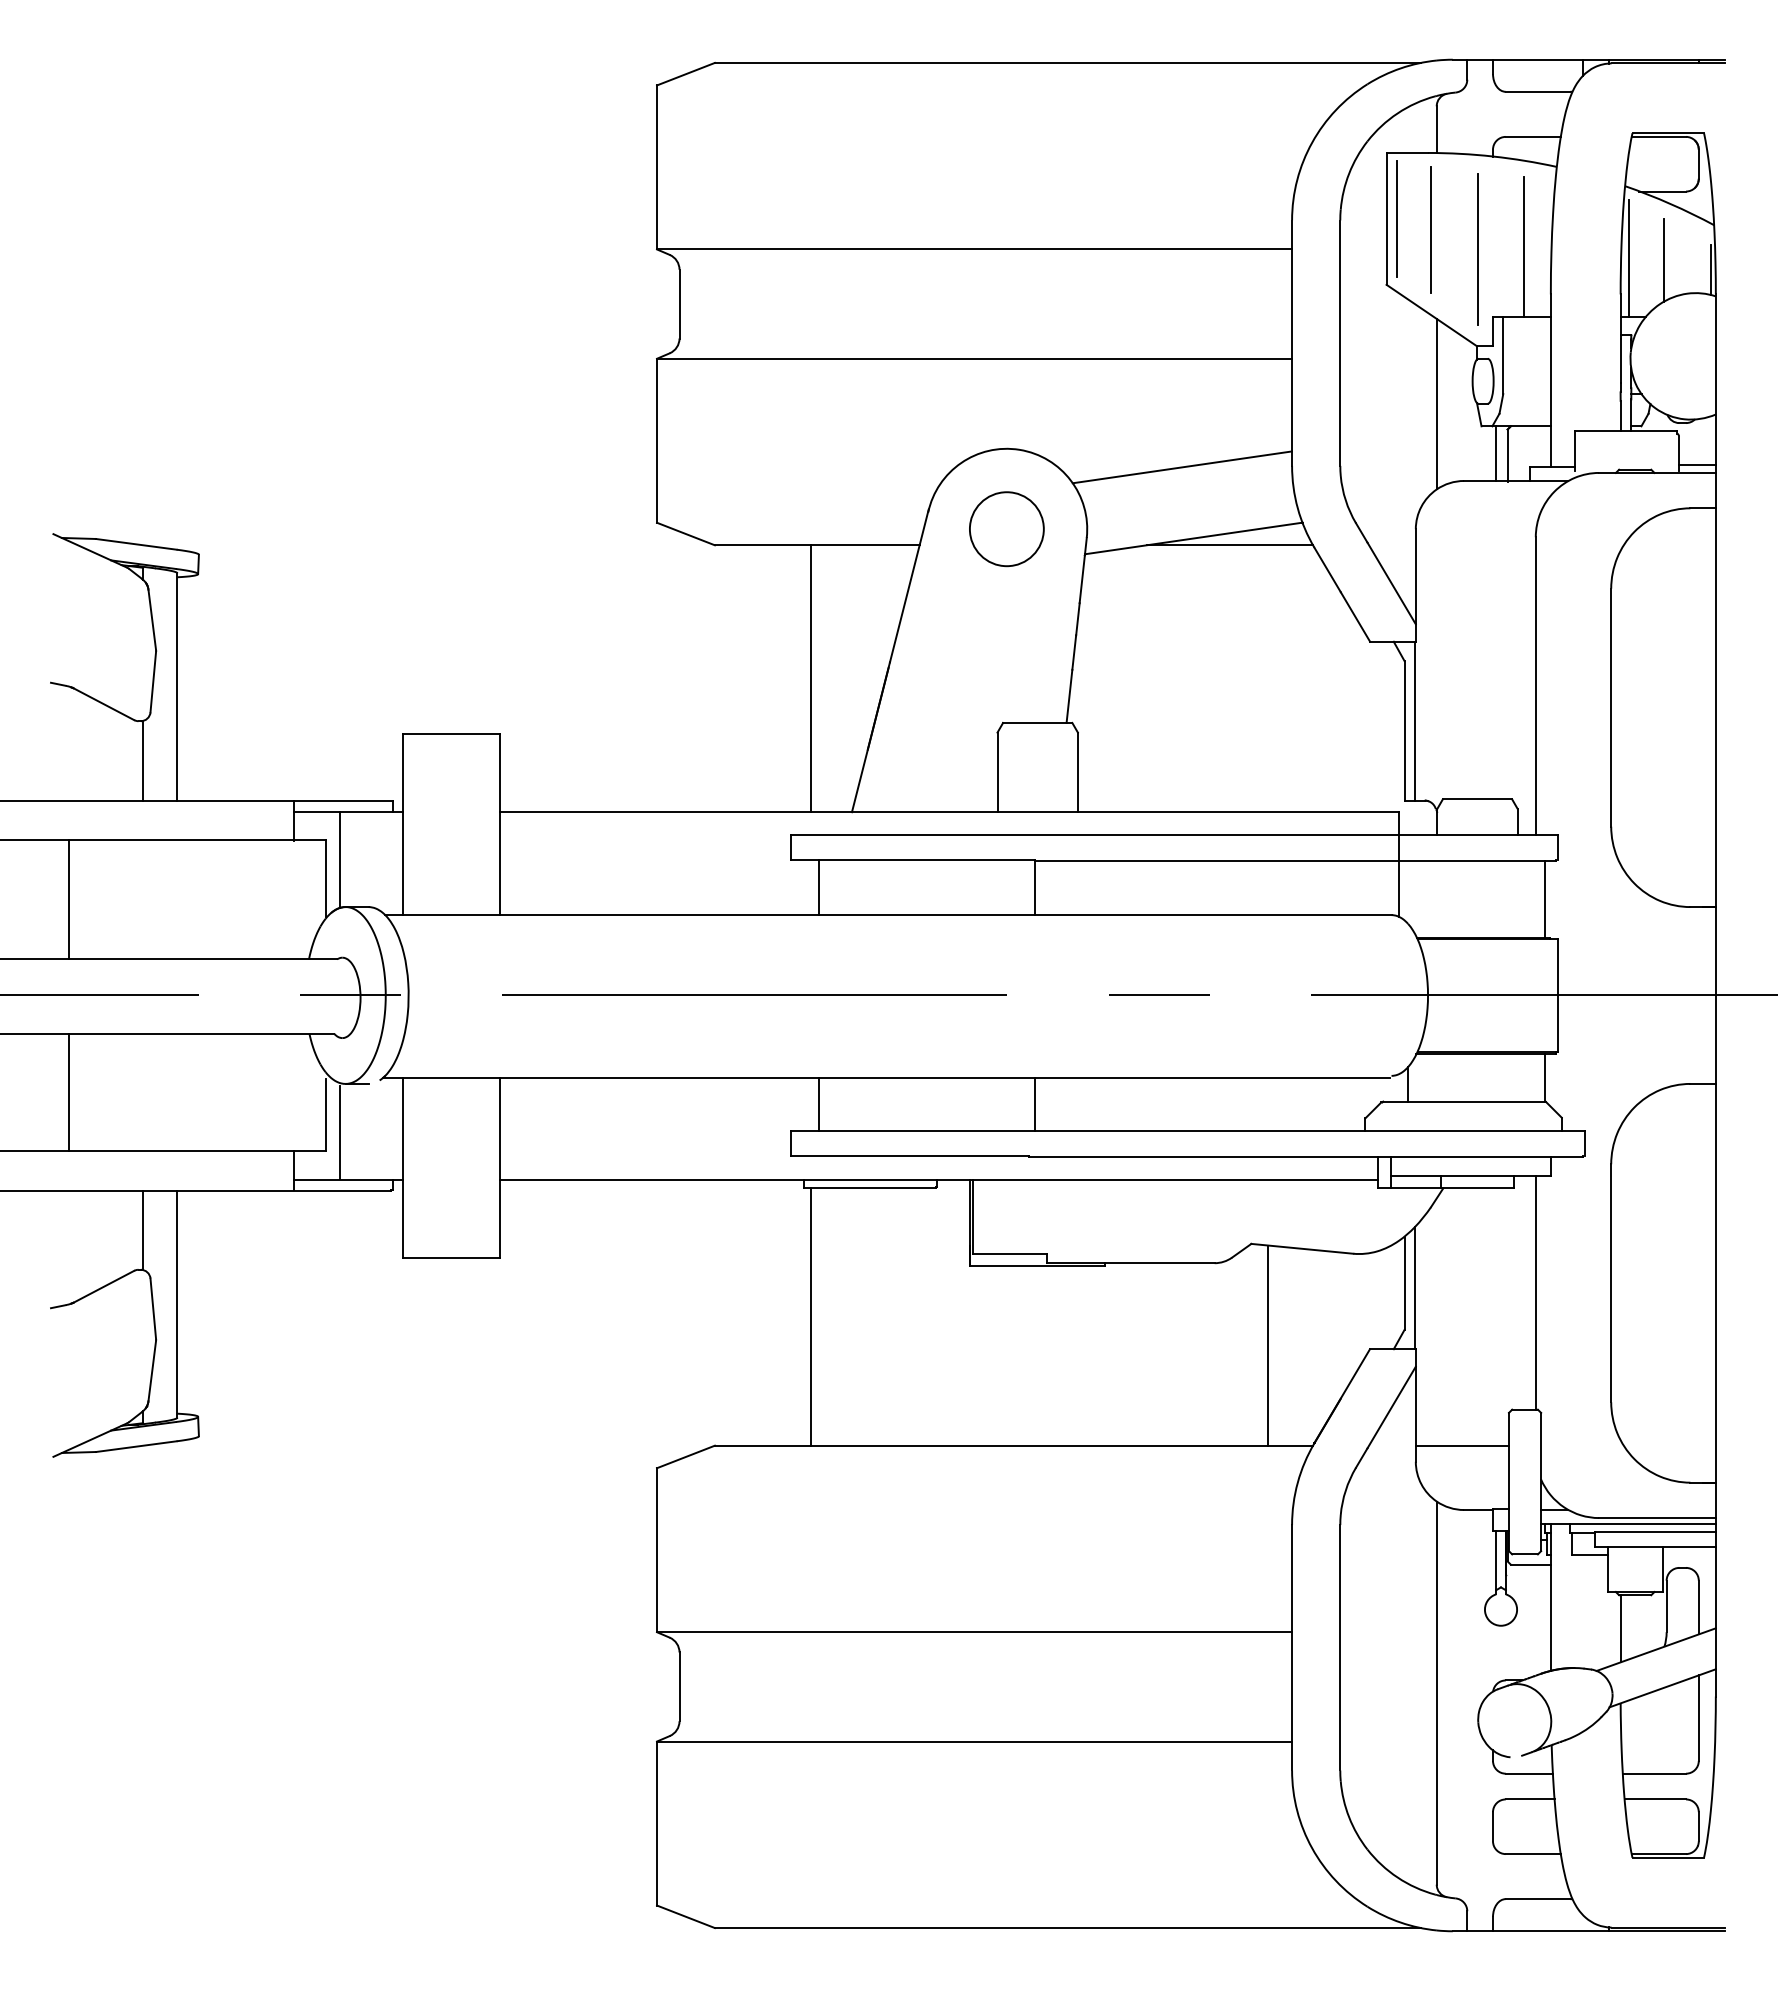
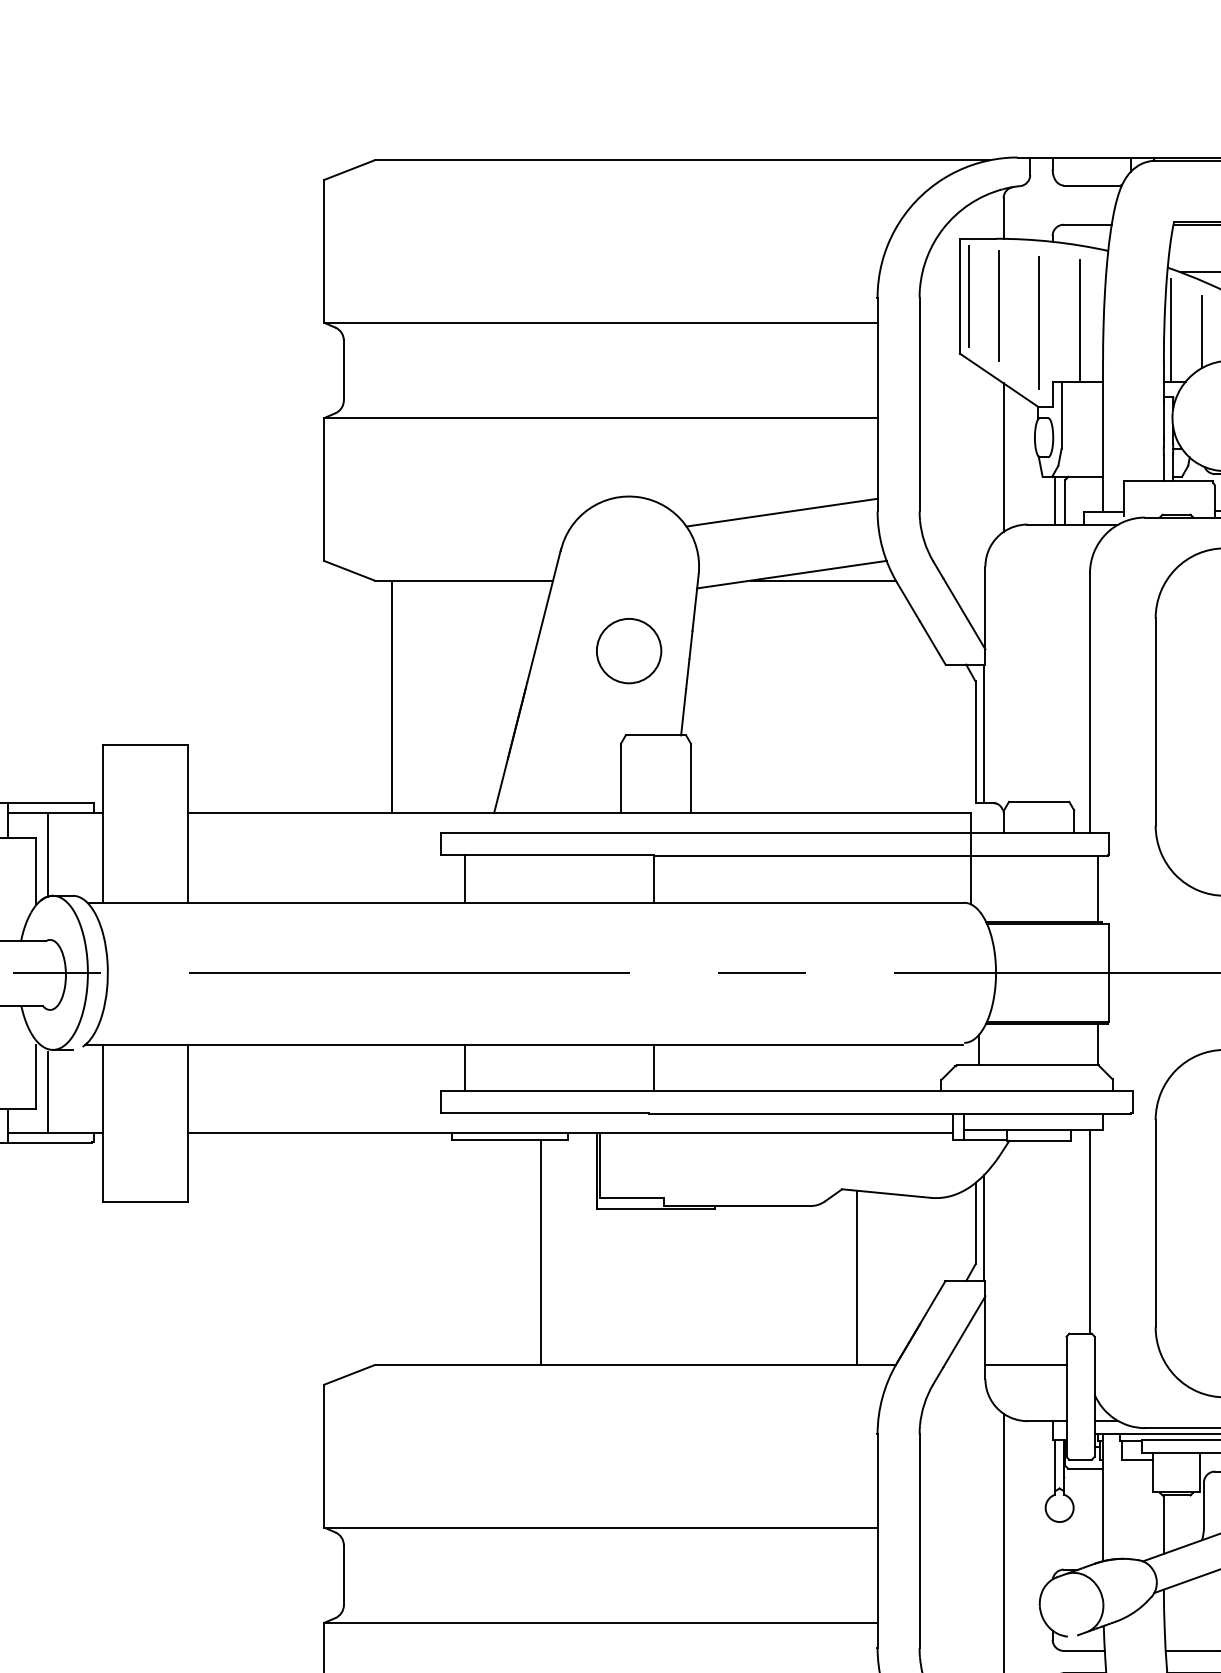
circle: (1006, 529) -> (628, 651), moved
line: (810, 678) -> (391, 696), moved
line: (810, 1316) -> (540, 1252), moved

